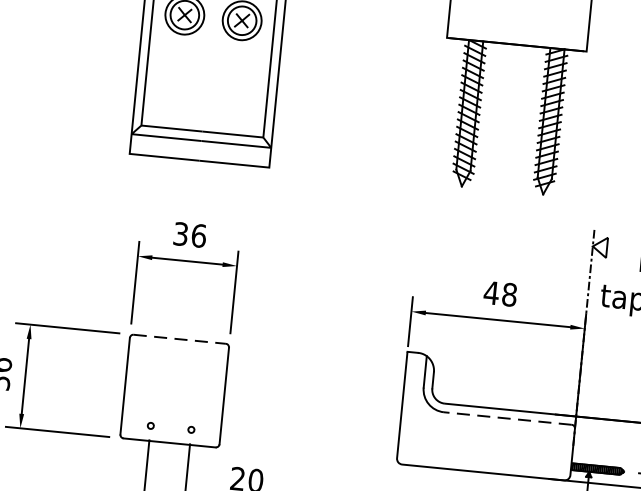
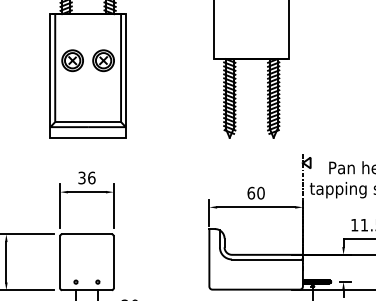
text: (499, 292) -> (255, 192), 48 -> 60
line: (178, 339) -> (86, 234), dashed -> solid
line: (507, 418) -> (266, 259), dashed -> solid

